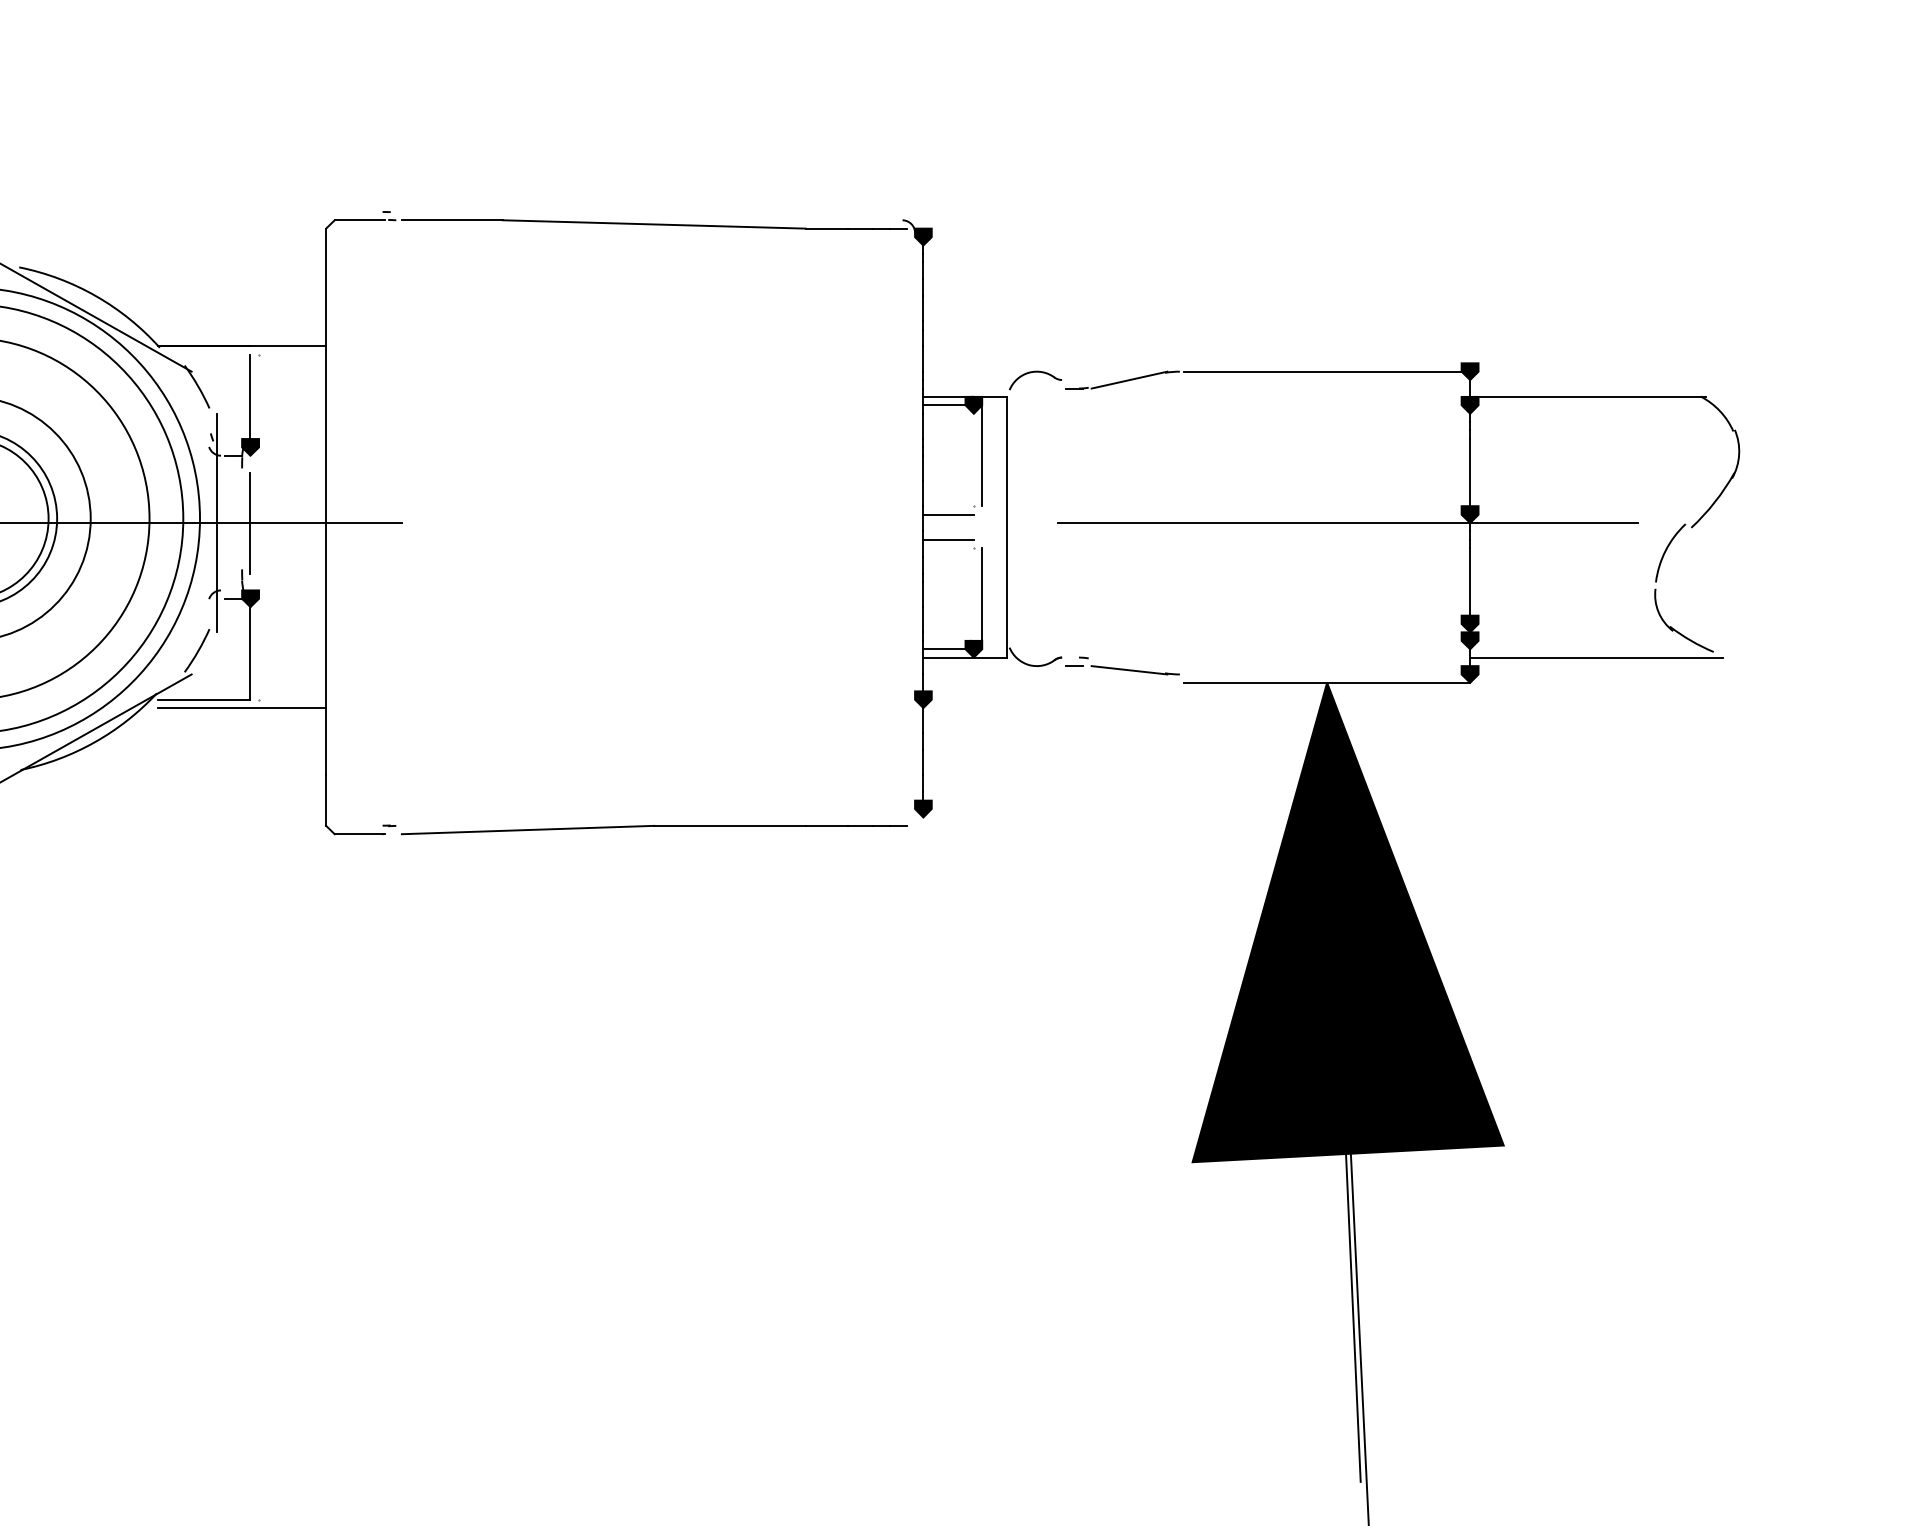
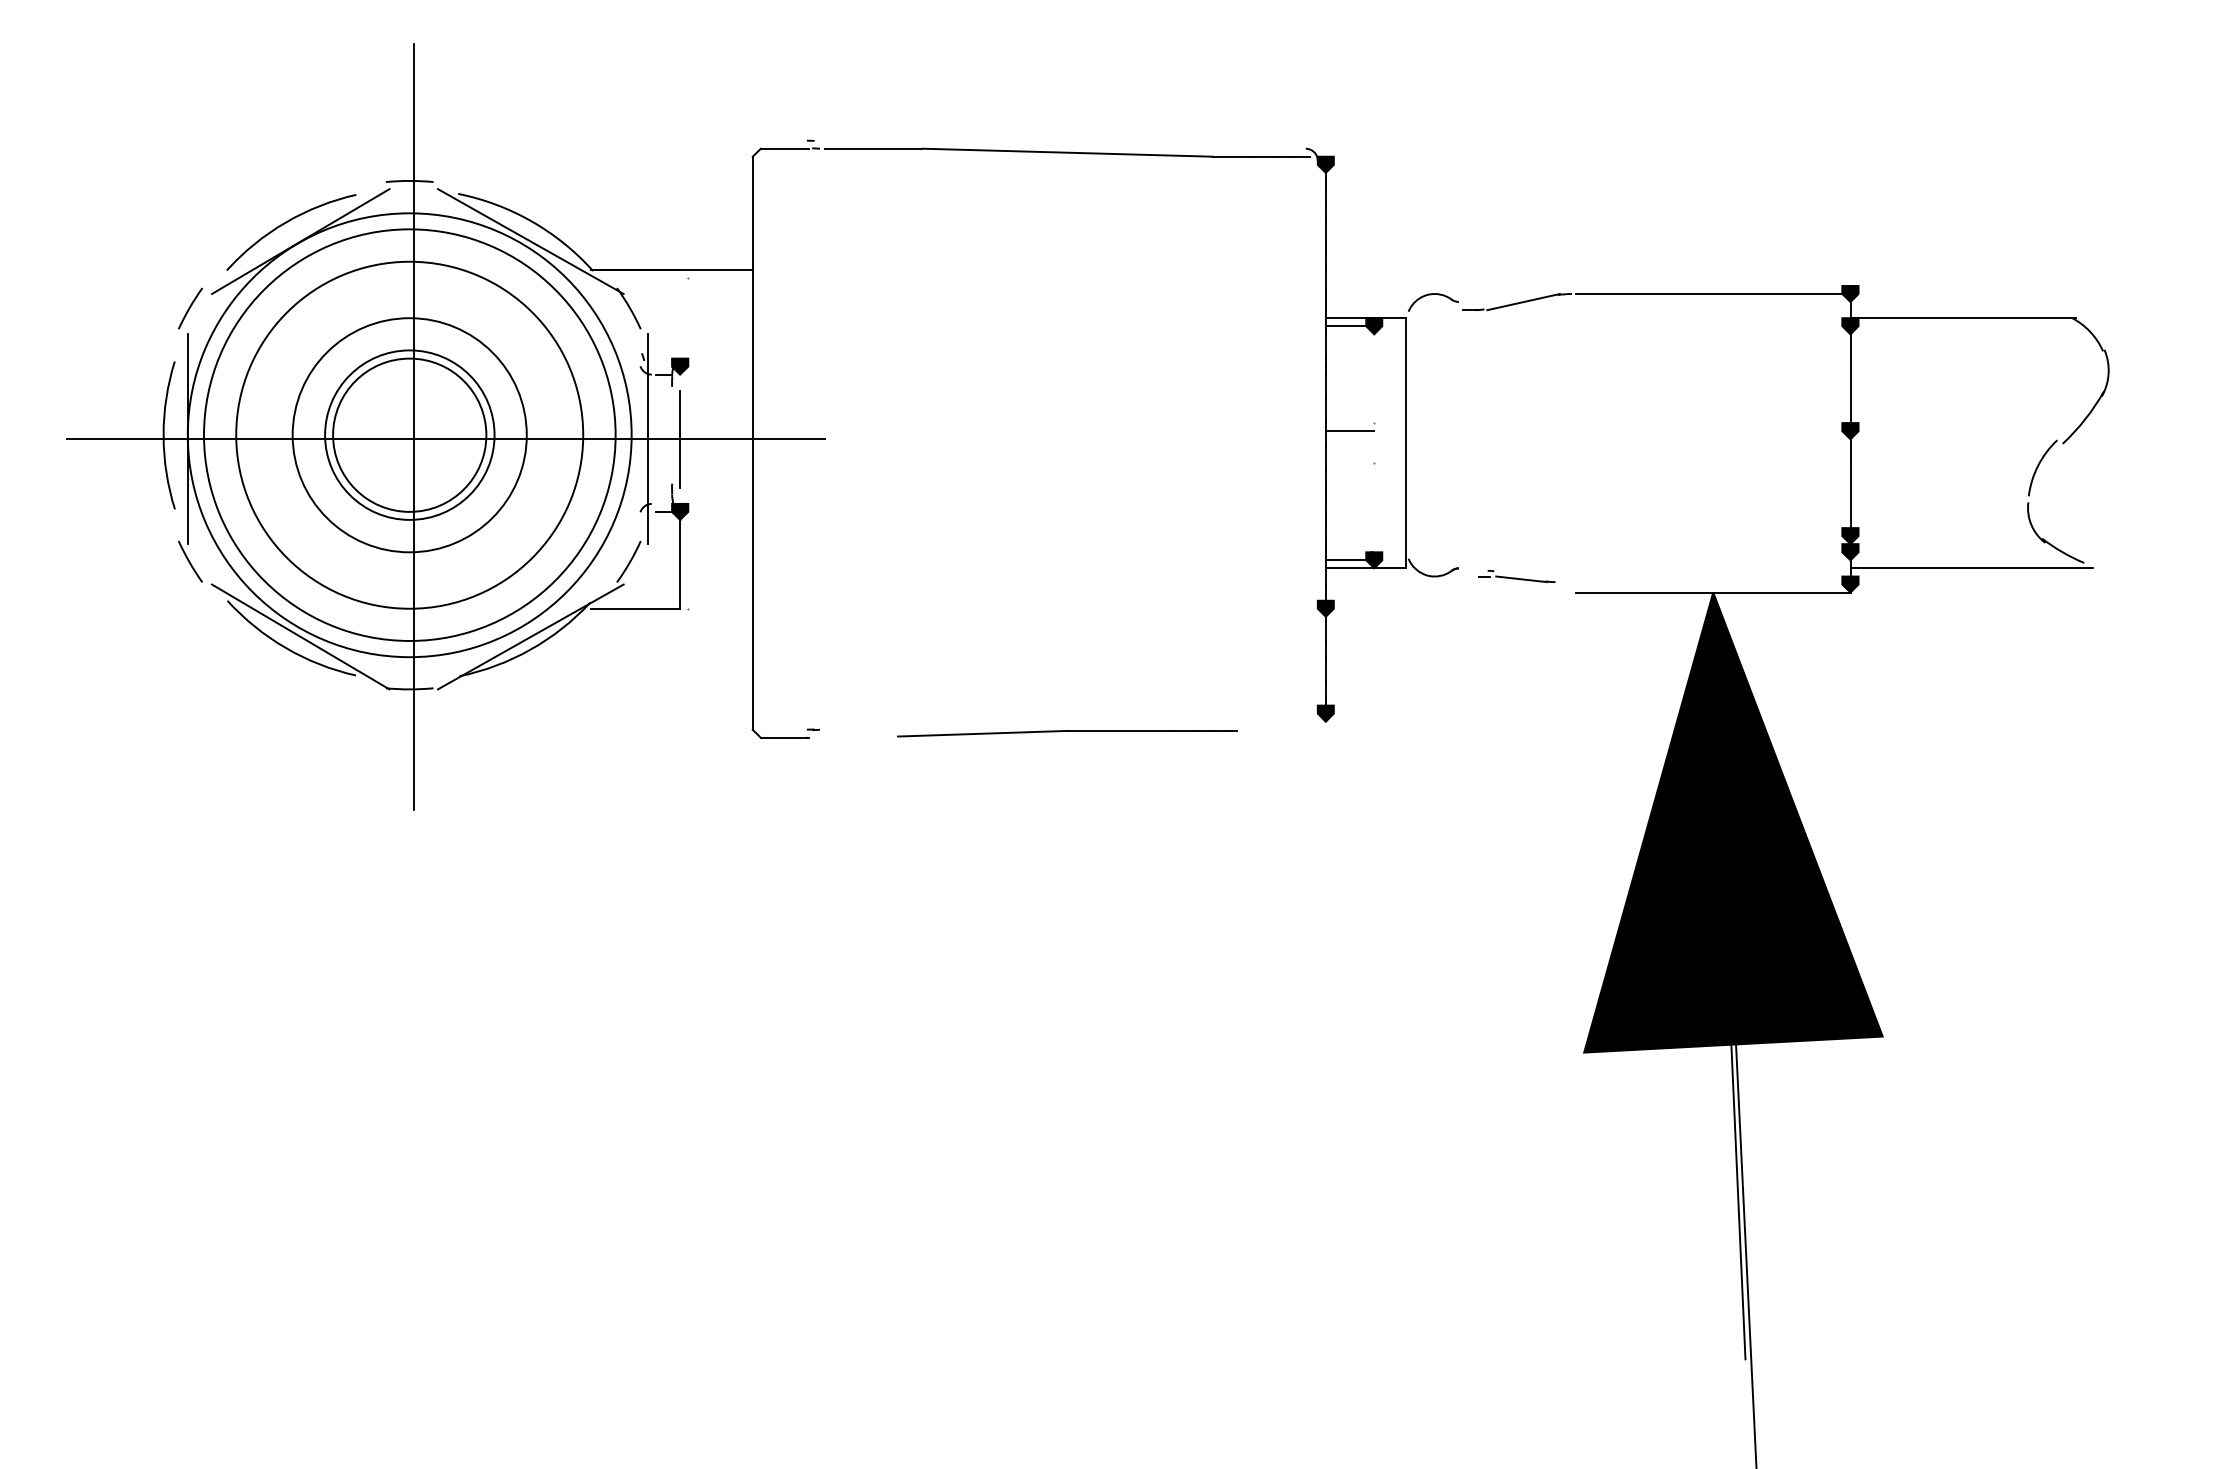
line: (250, 400) -> (680, 321), removed
line: (982, 455) -> (1382, 374), removed
line: (1347, 523) -> (1732, 439), removed
line: (948, 539) -> (1349, 455), removed
line: (982, 598) -> (1382, 511), removed
part: (1122, 666) -> (1516, 576), size x0.7
line: (241, 707) -> (671, 616), removed
part: (654, 829) -> (1067, 733), size x0.7

